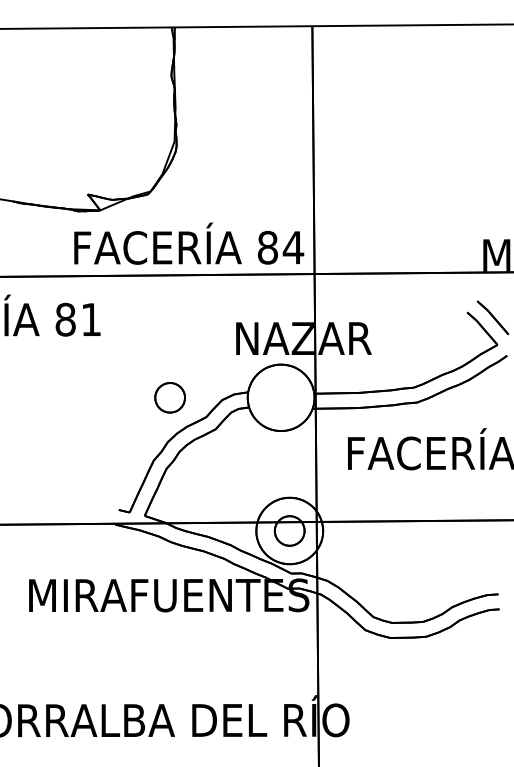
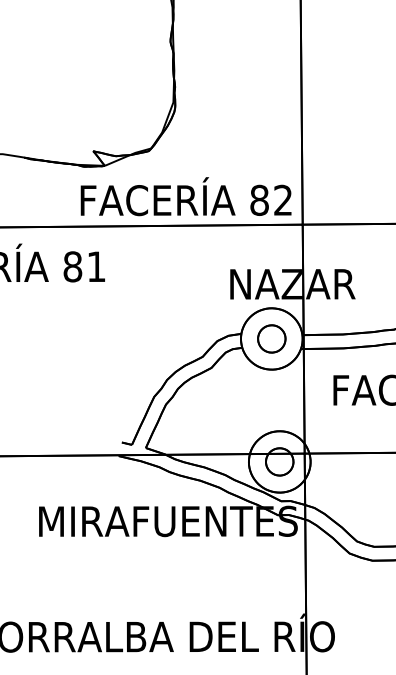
text: (293, 247) -> (283, 200), 84 -> 82
part: (169, 397) -> (271, 338), moved

